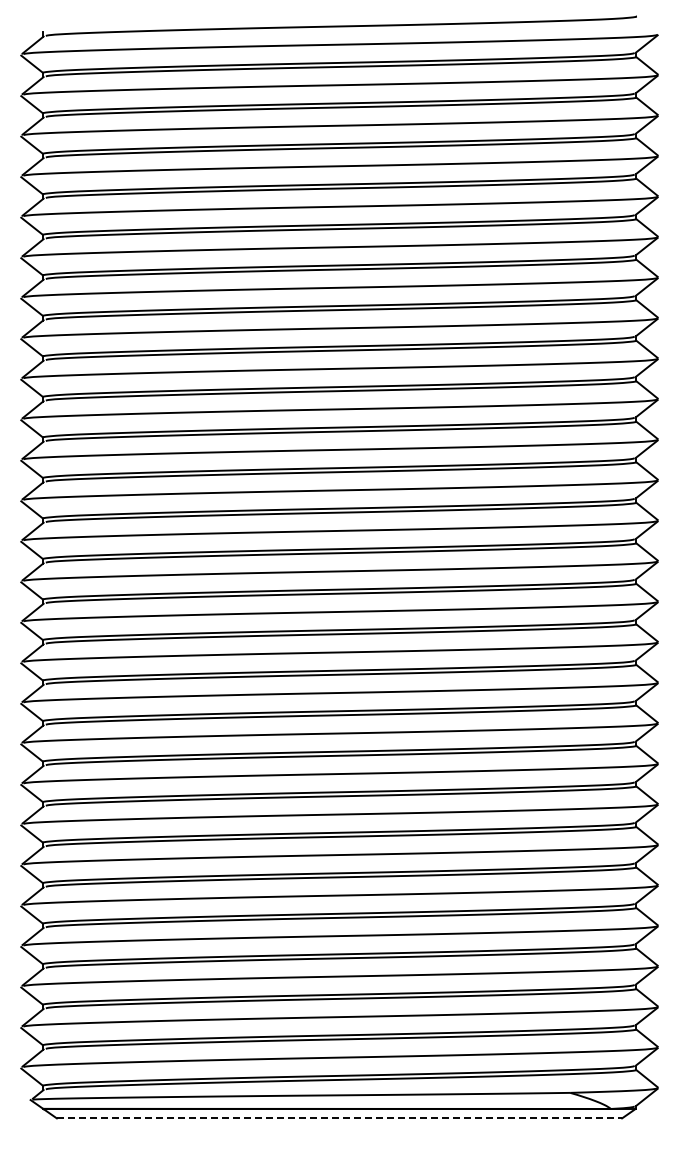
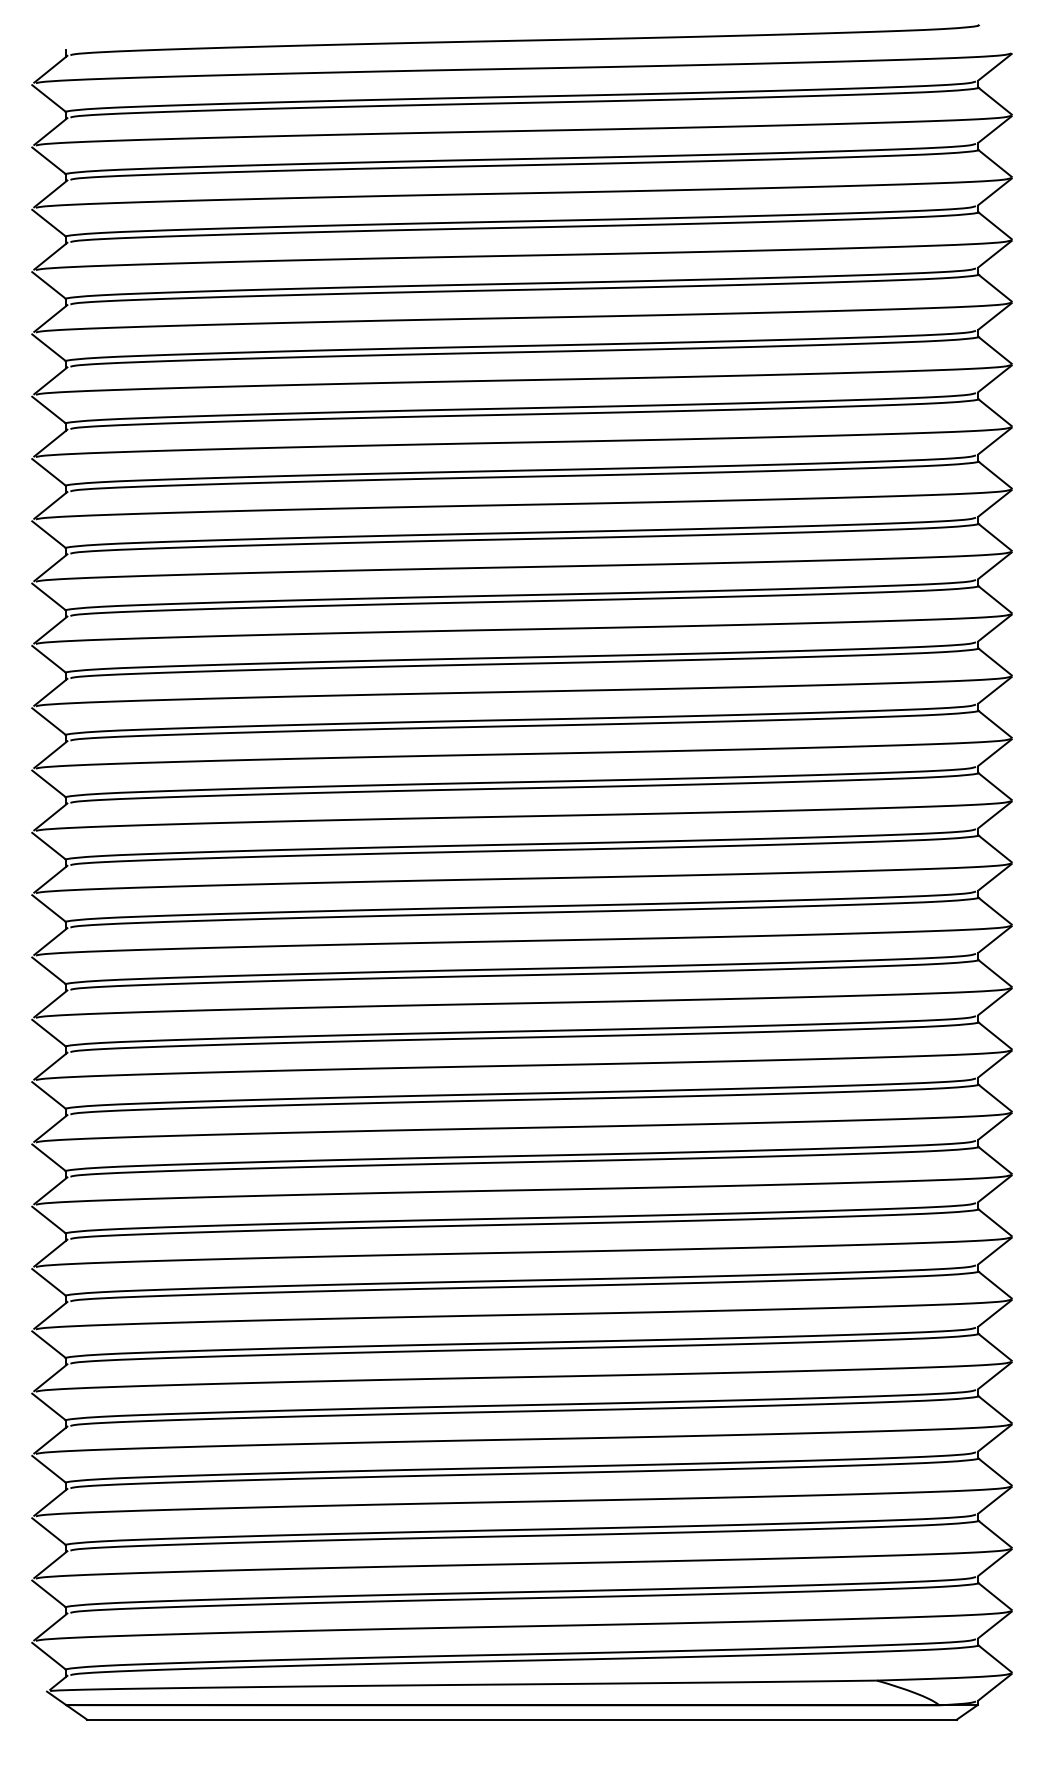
line: (339, 1118) -> (522, 1719), dashed -> solid

